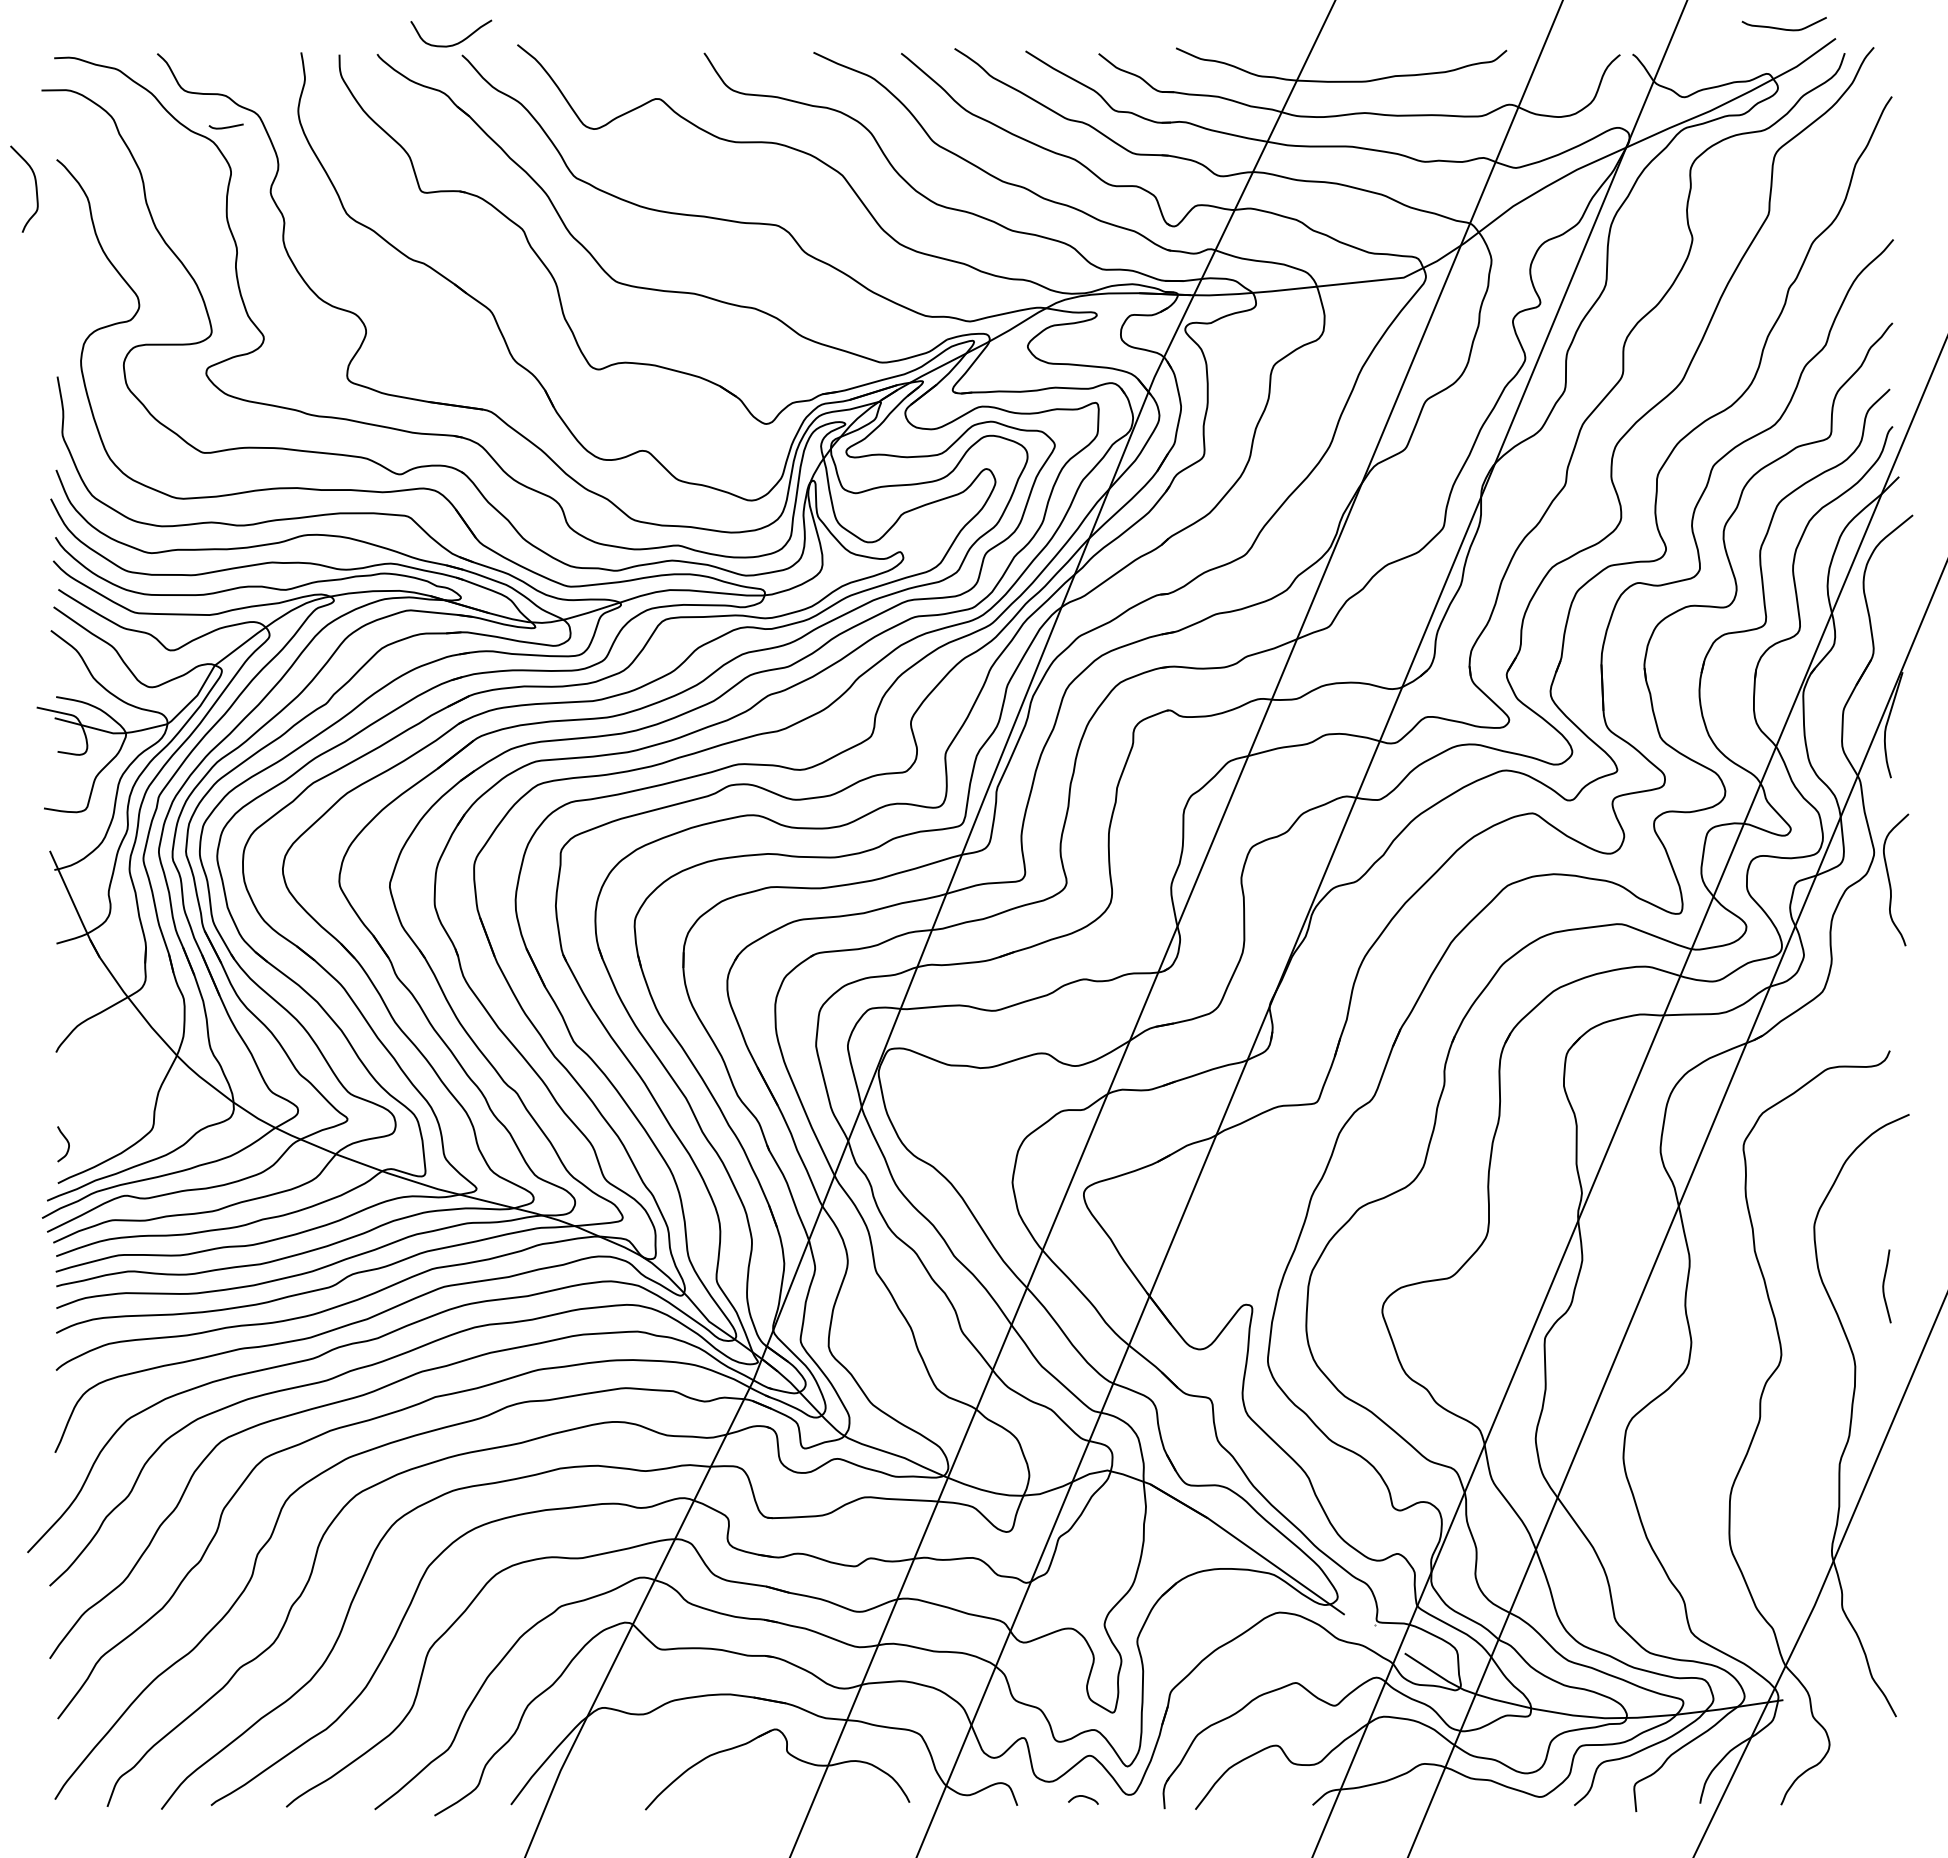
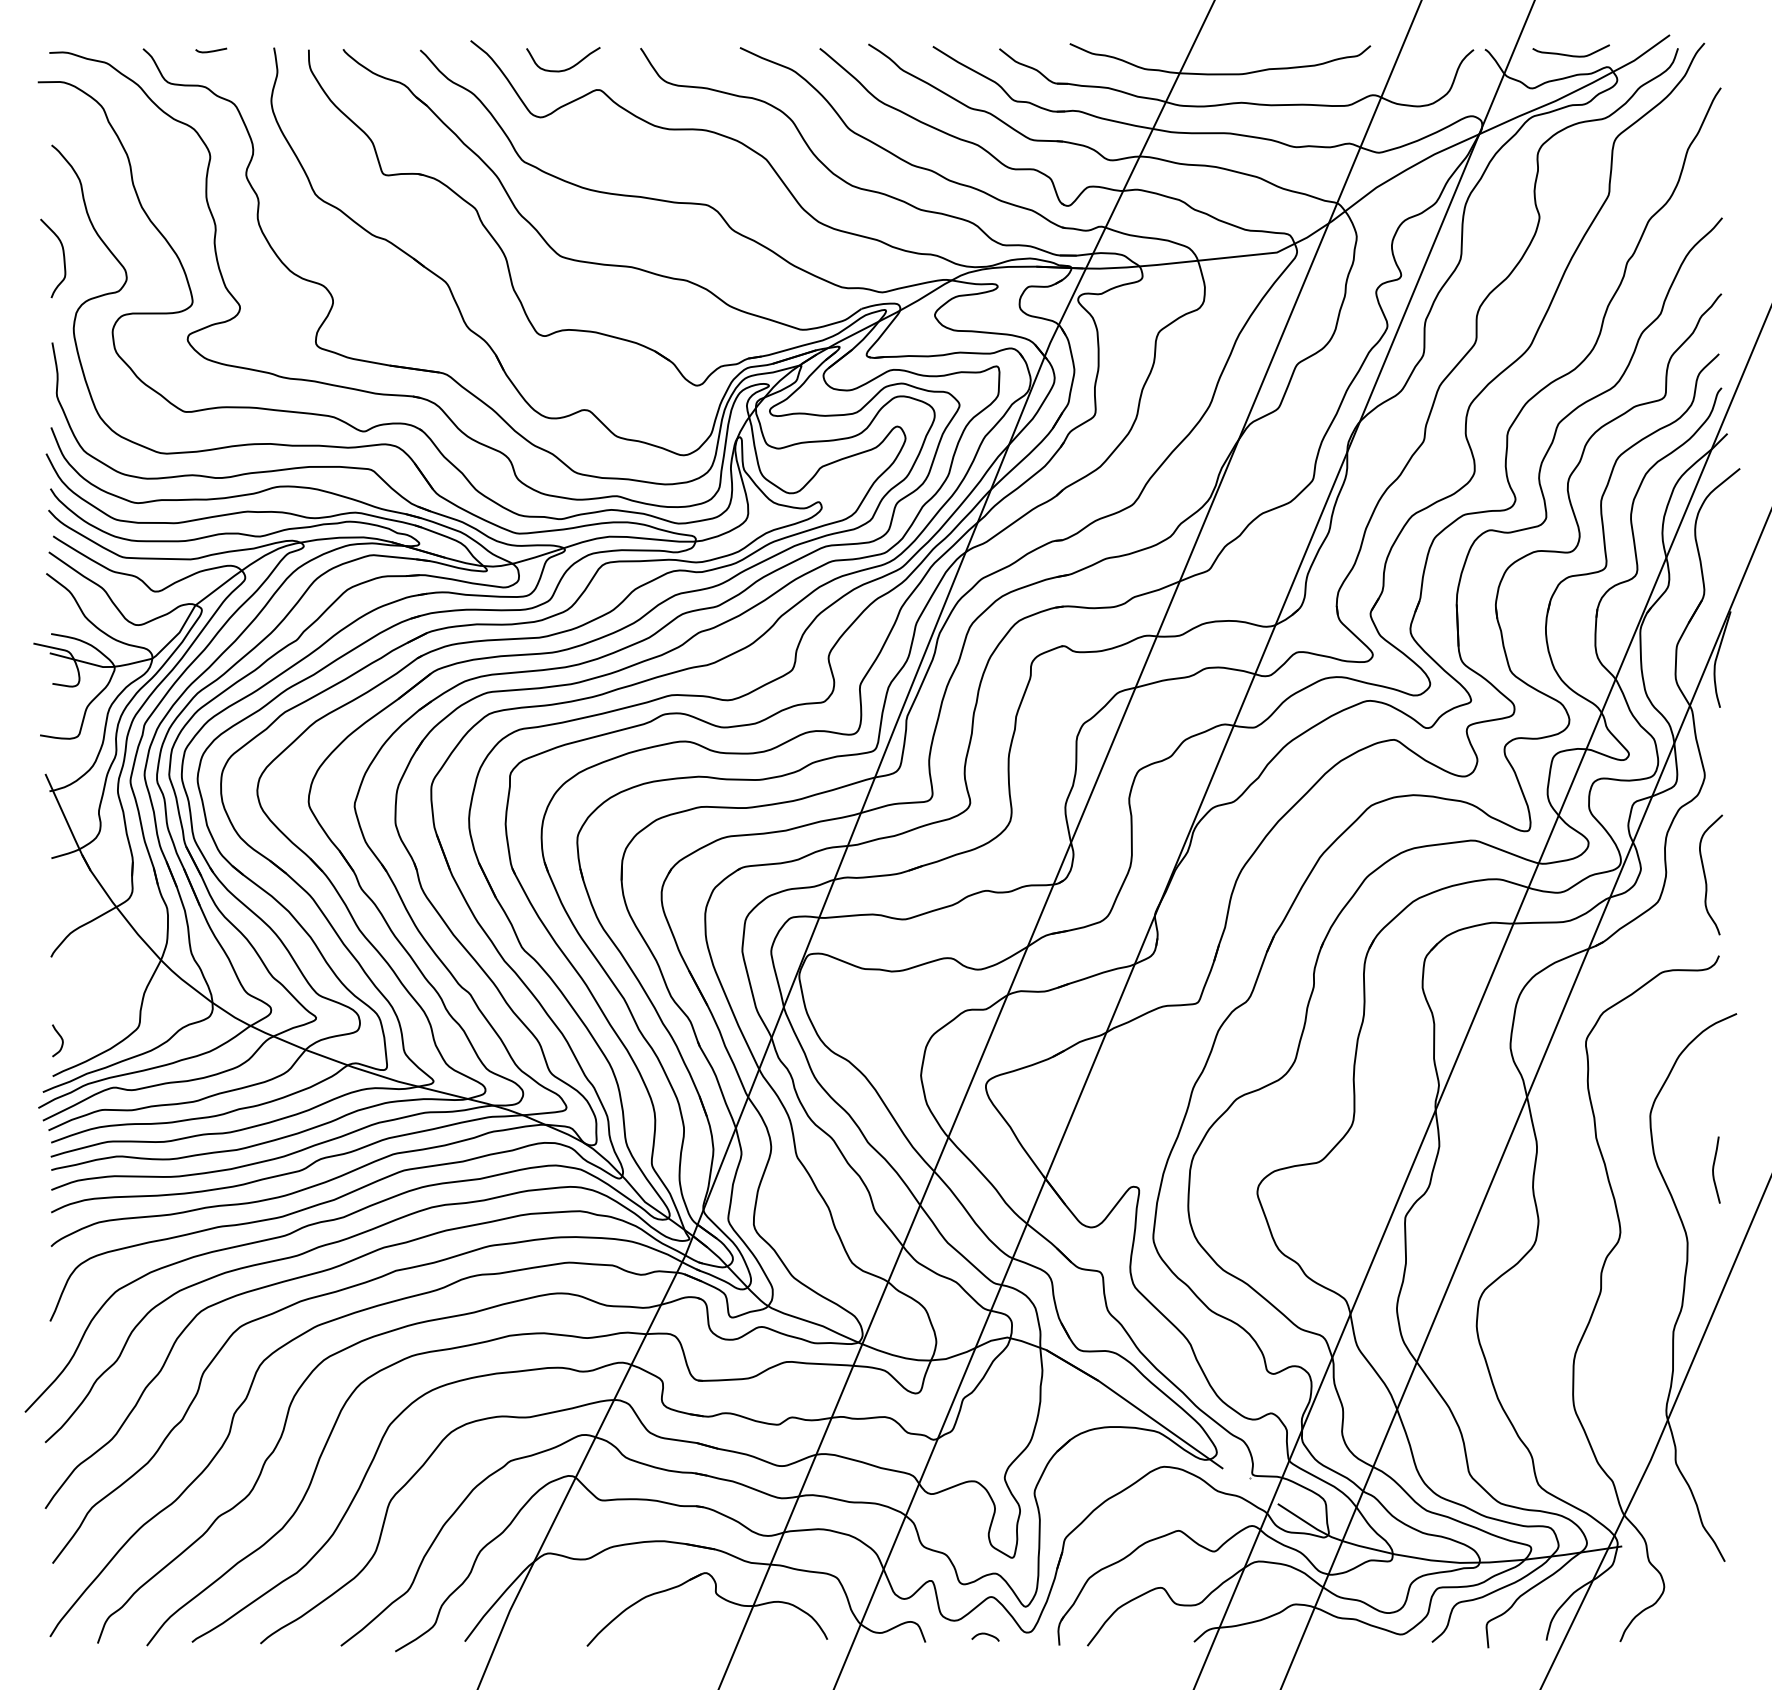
curve: (1783, 28) -> (1570, 55), moved
curve: (454, 43) -> (566, 68), moved
curve: (225, 126) -> (210, 50), moved
curve: (35, 188) -> (63, 257), moved
curve: (1890, 881) -> (1706, 876), moved

